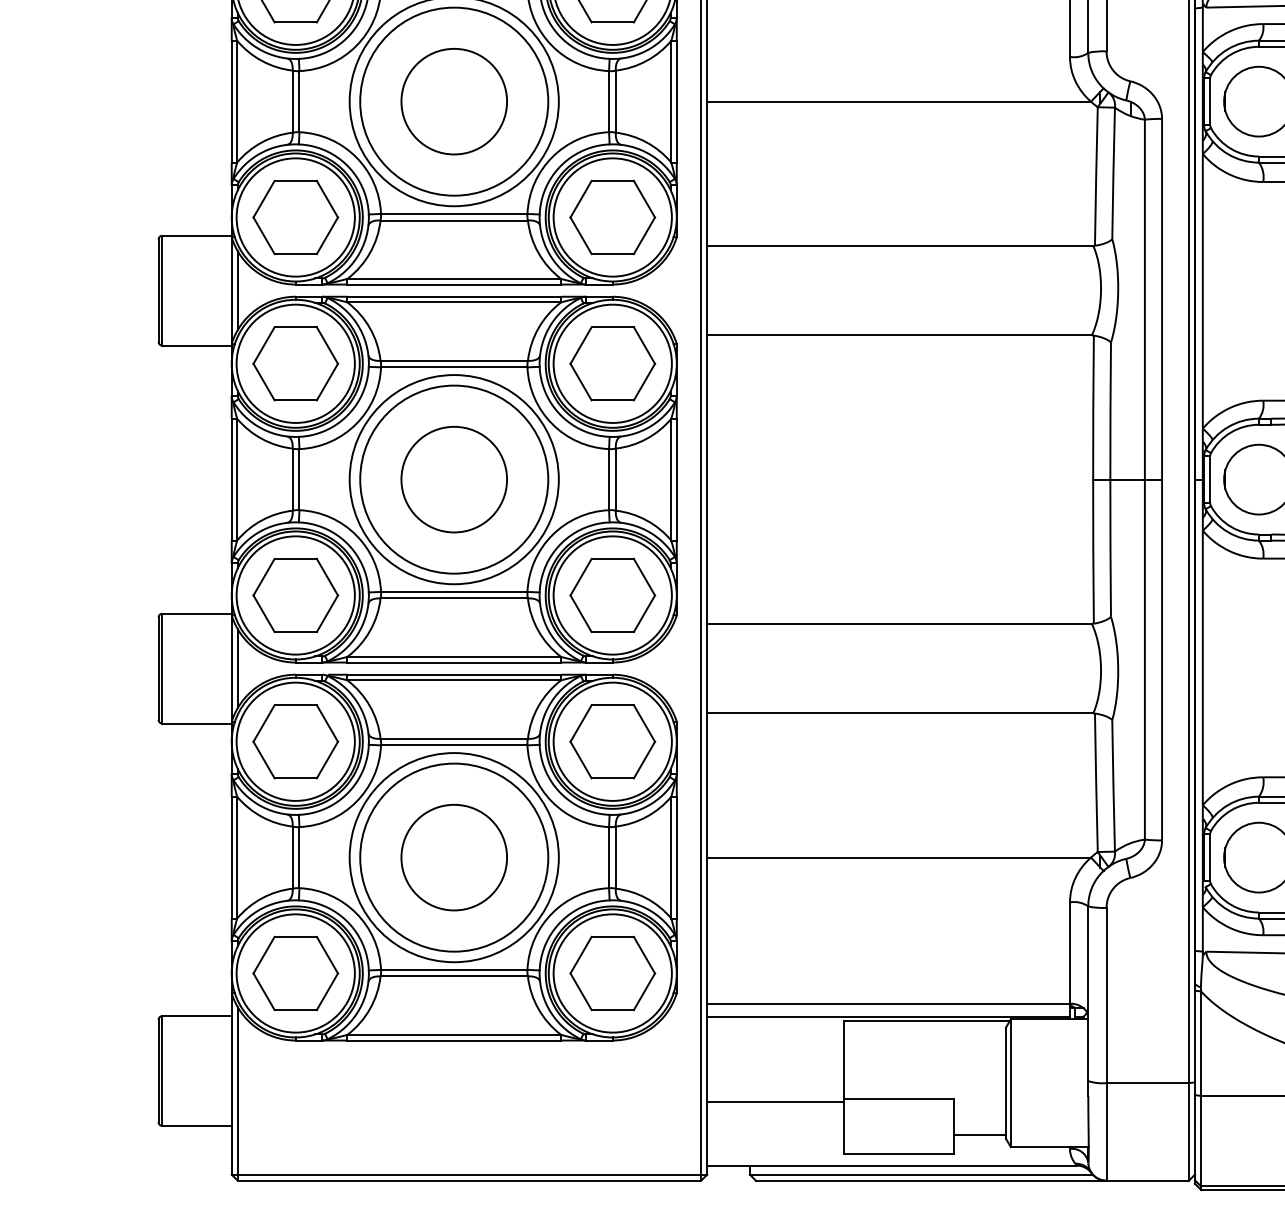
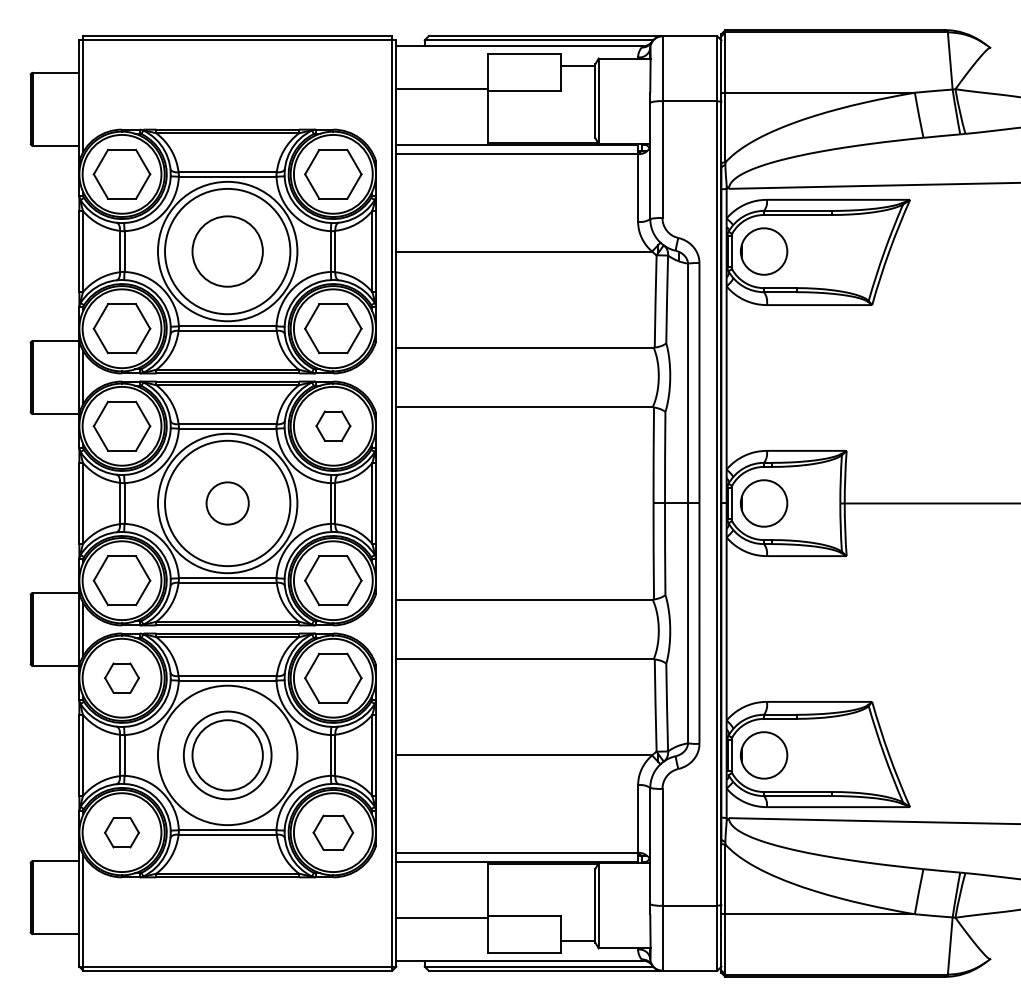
part: (612, 362) -> (333, 425), size x0.6
circle: (453, 479) -> (227, 503), size x0.6
part: (294, 740) -> (121, 677), size x0.6
circle: (453, 857) -> (227, 755), size x0.7
part: (294, 973) -> (121, 832), size x0.6
part: (612, 973) -> (333, 832), size x0.7

